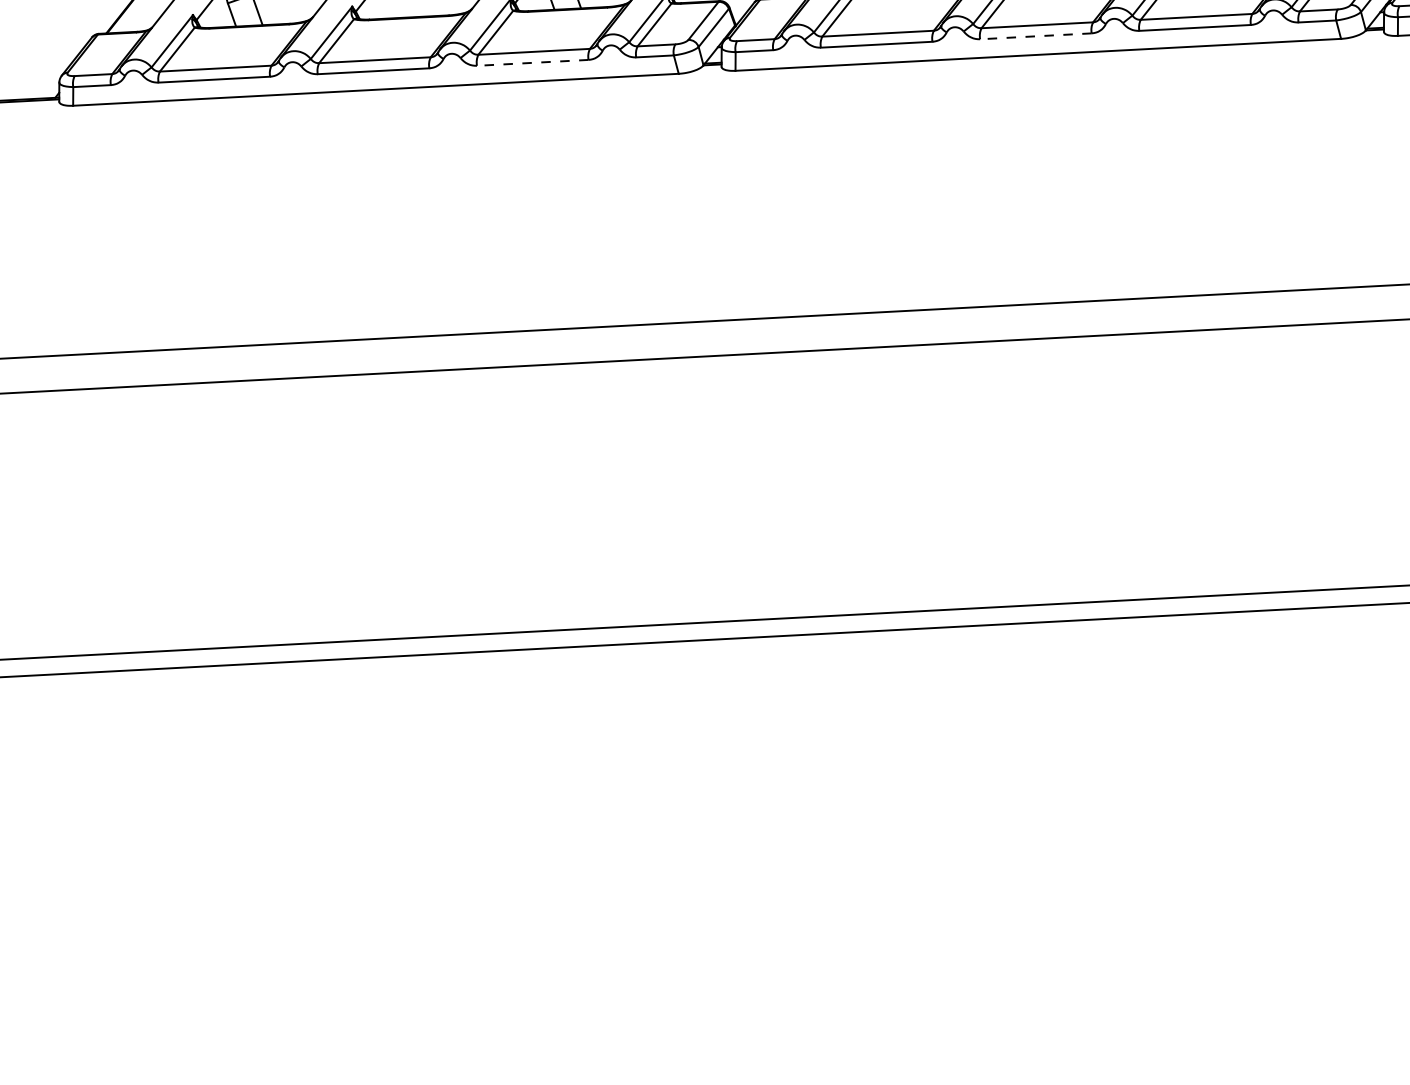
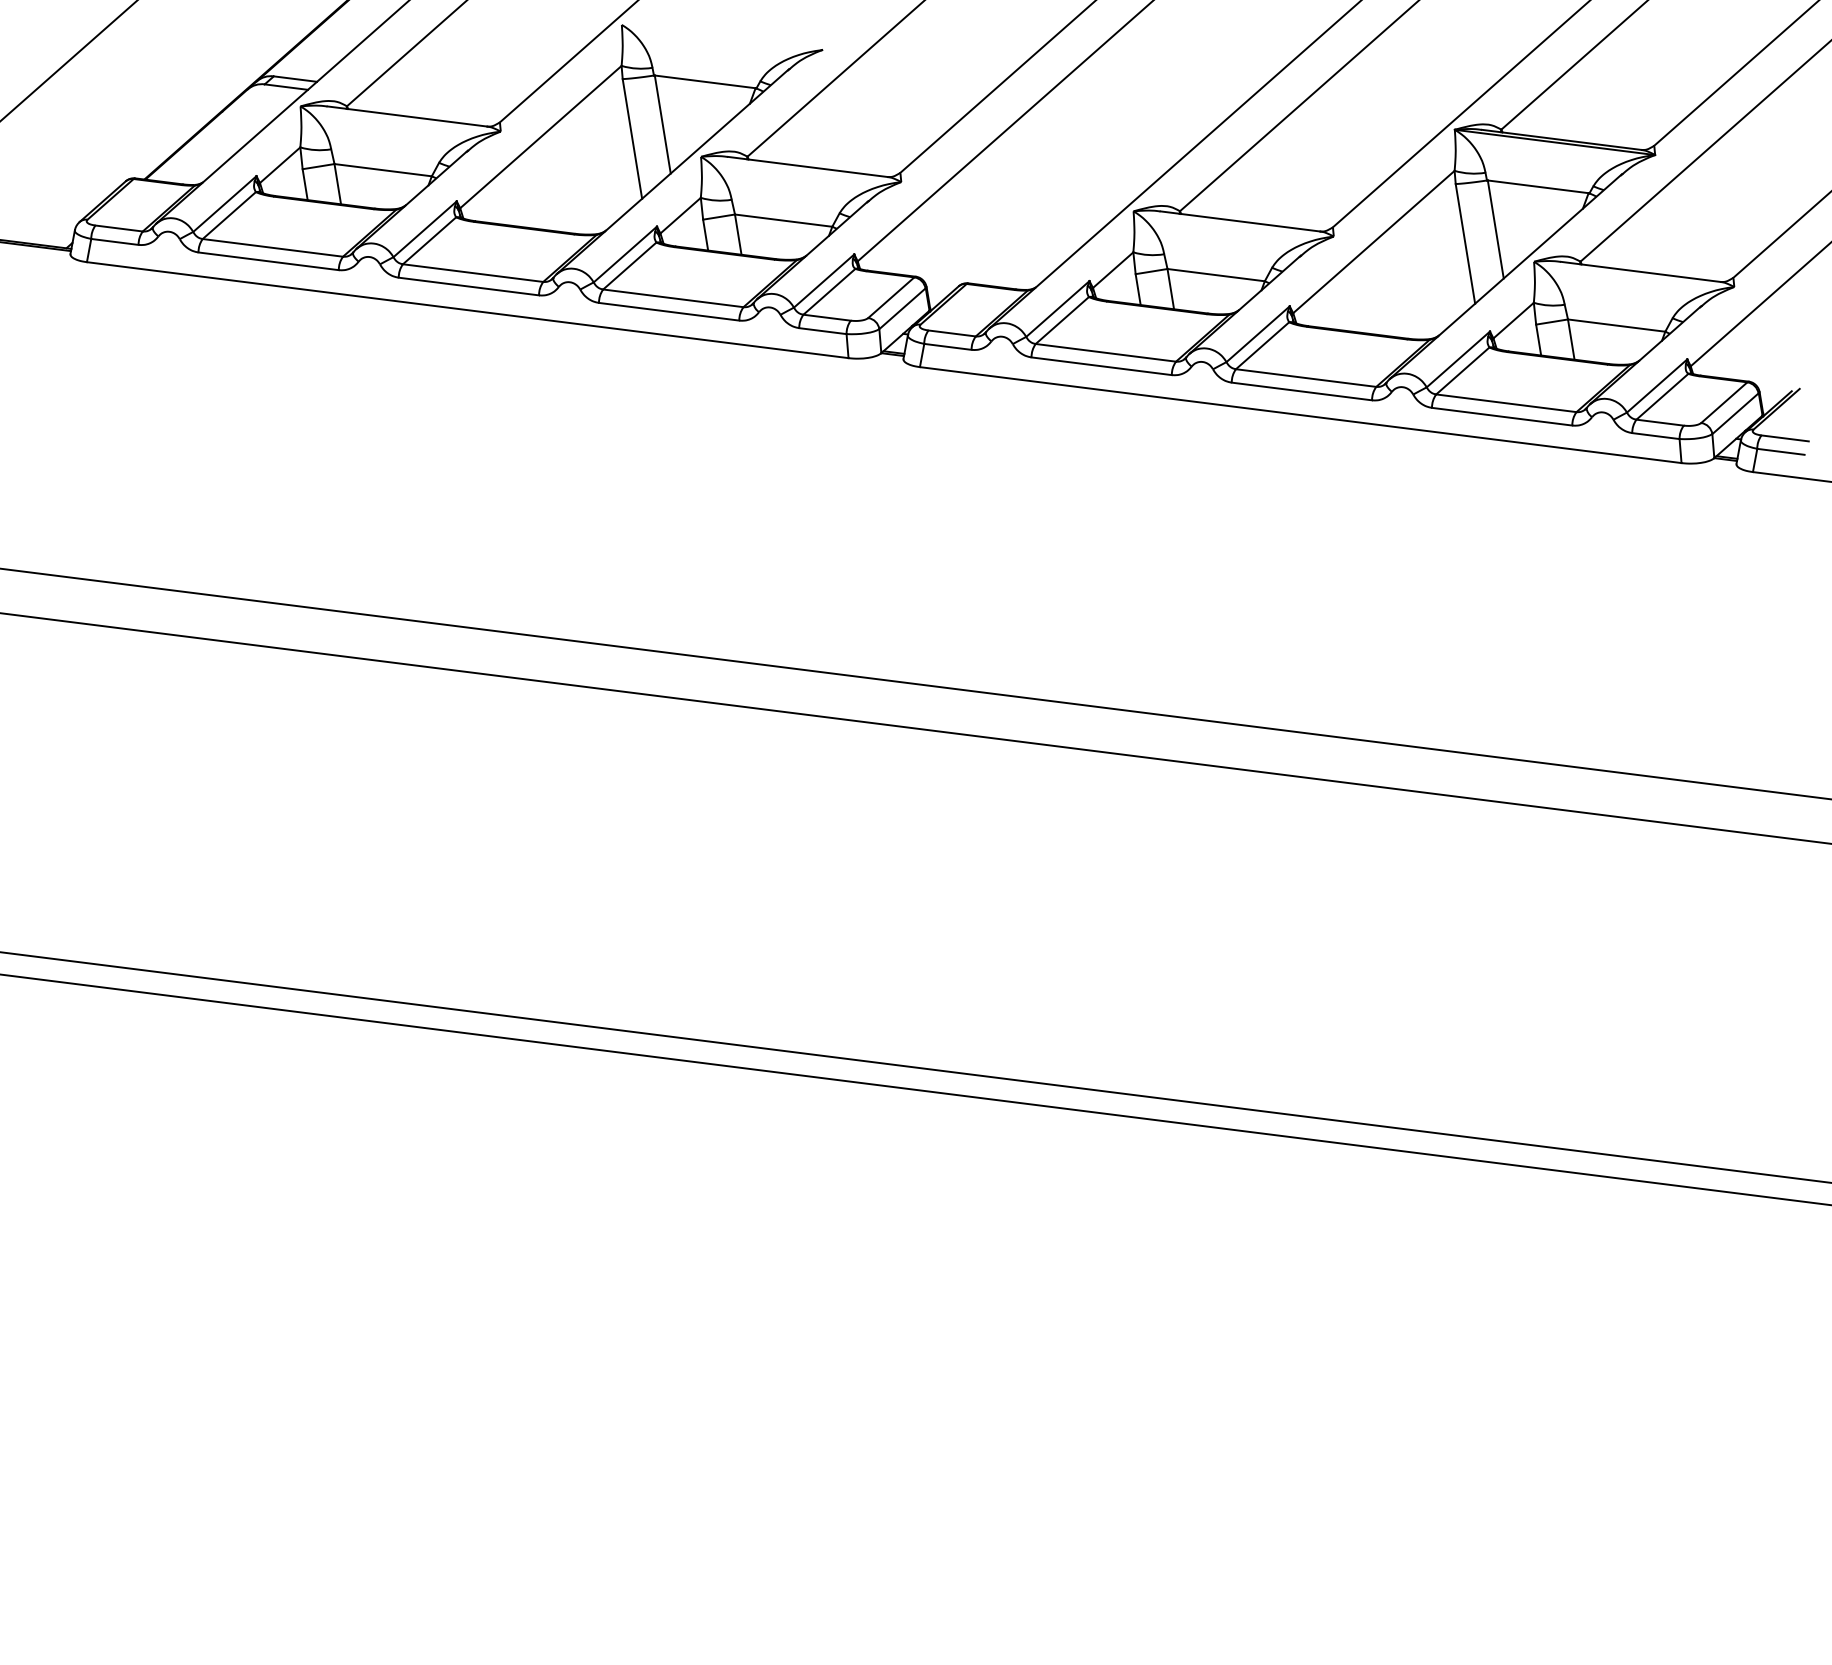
line: (1035, 36) -> (1301, 391), dashed -> solid
line: (533, 62) -> (669, 311), dashed -> solid

